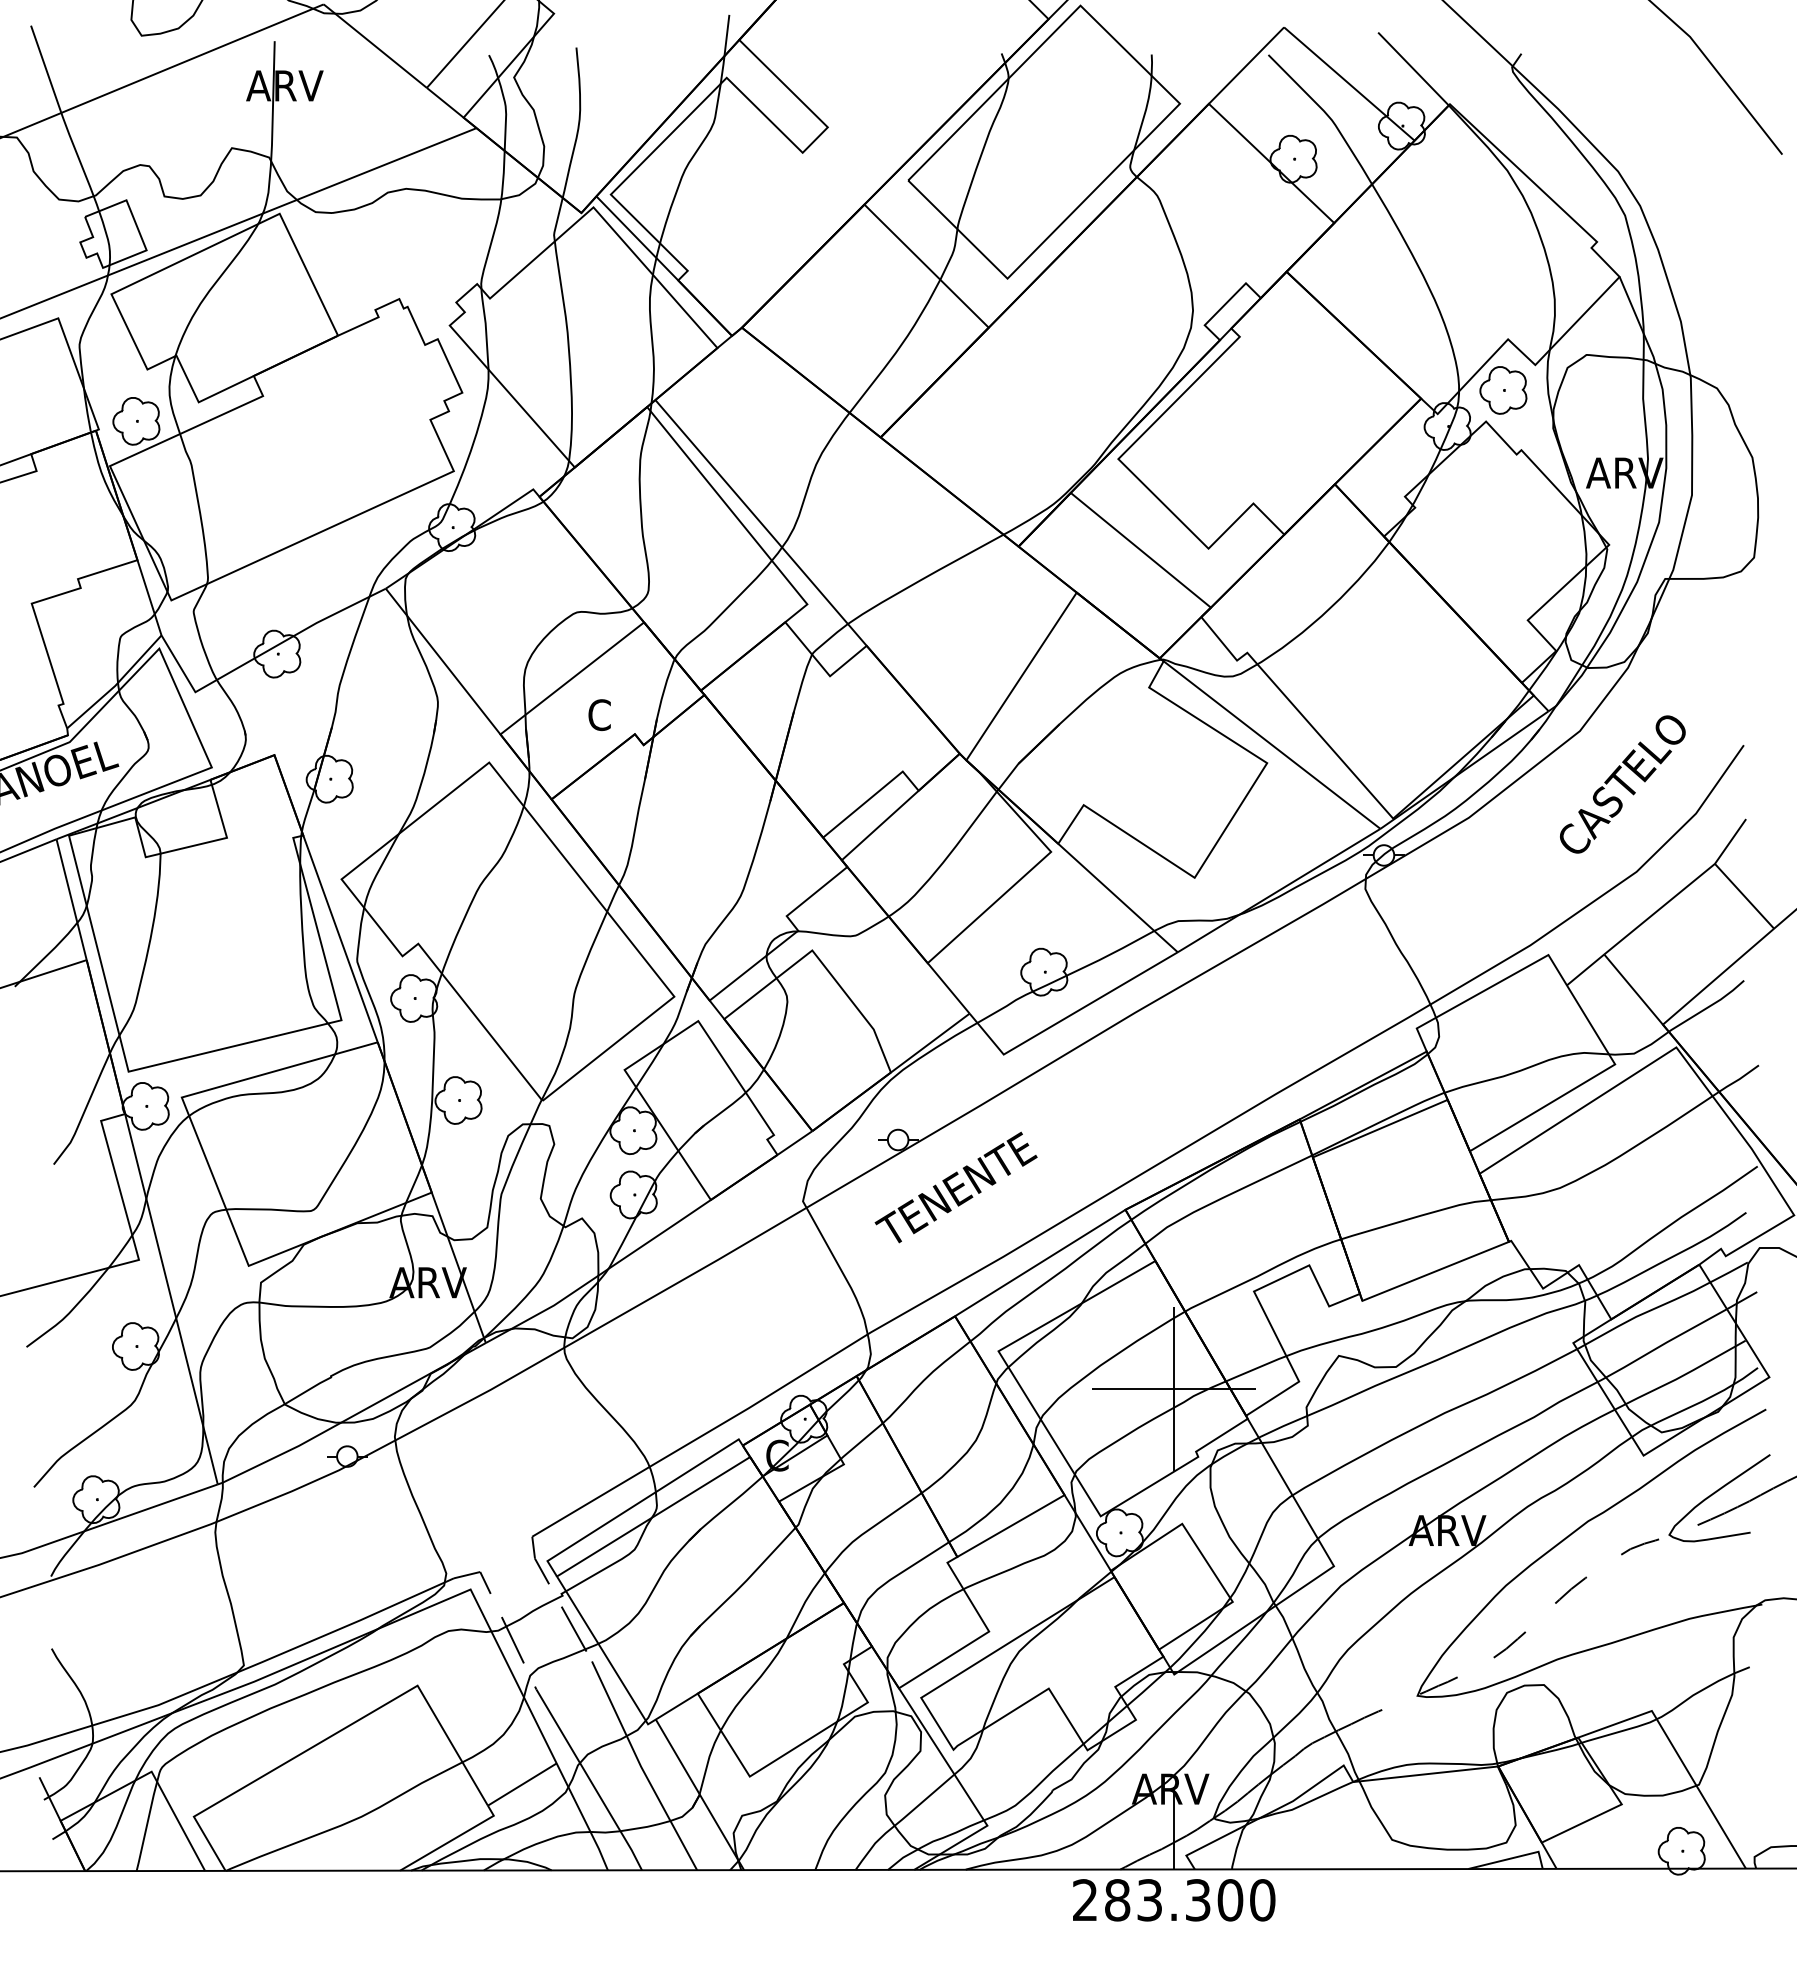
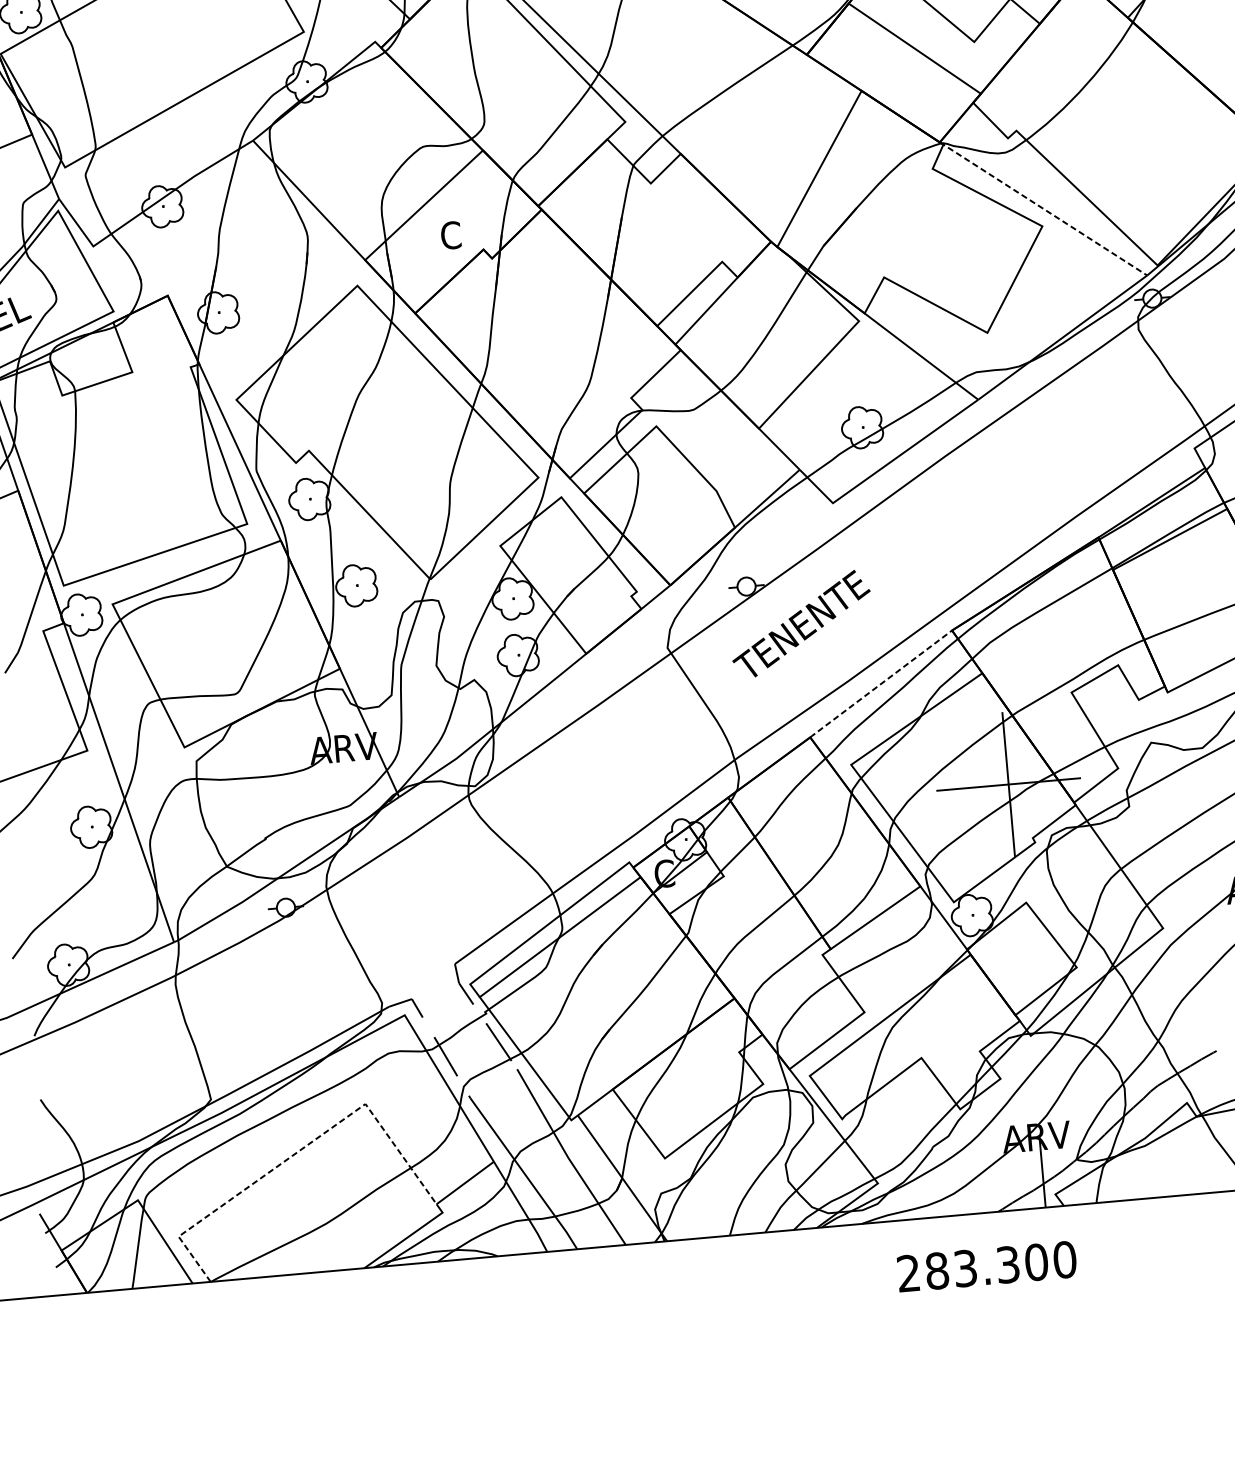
line: (1270, 743) -> (1043, 208), solid -> dashed
line: (1040, 1263) -> (881, 684), solid -> dashed
line: (339, 1731) -> (300, 1150), solid -> dashed
text: (1174, 1900) -> (987, 1266), moved

